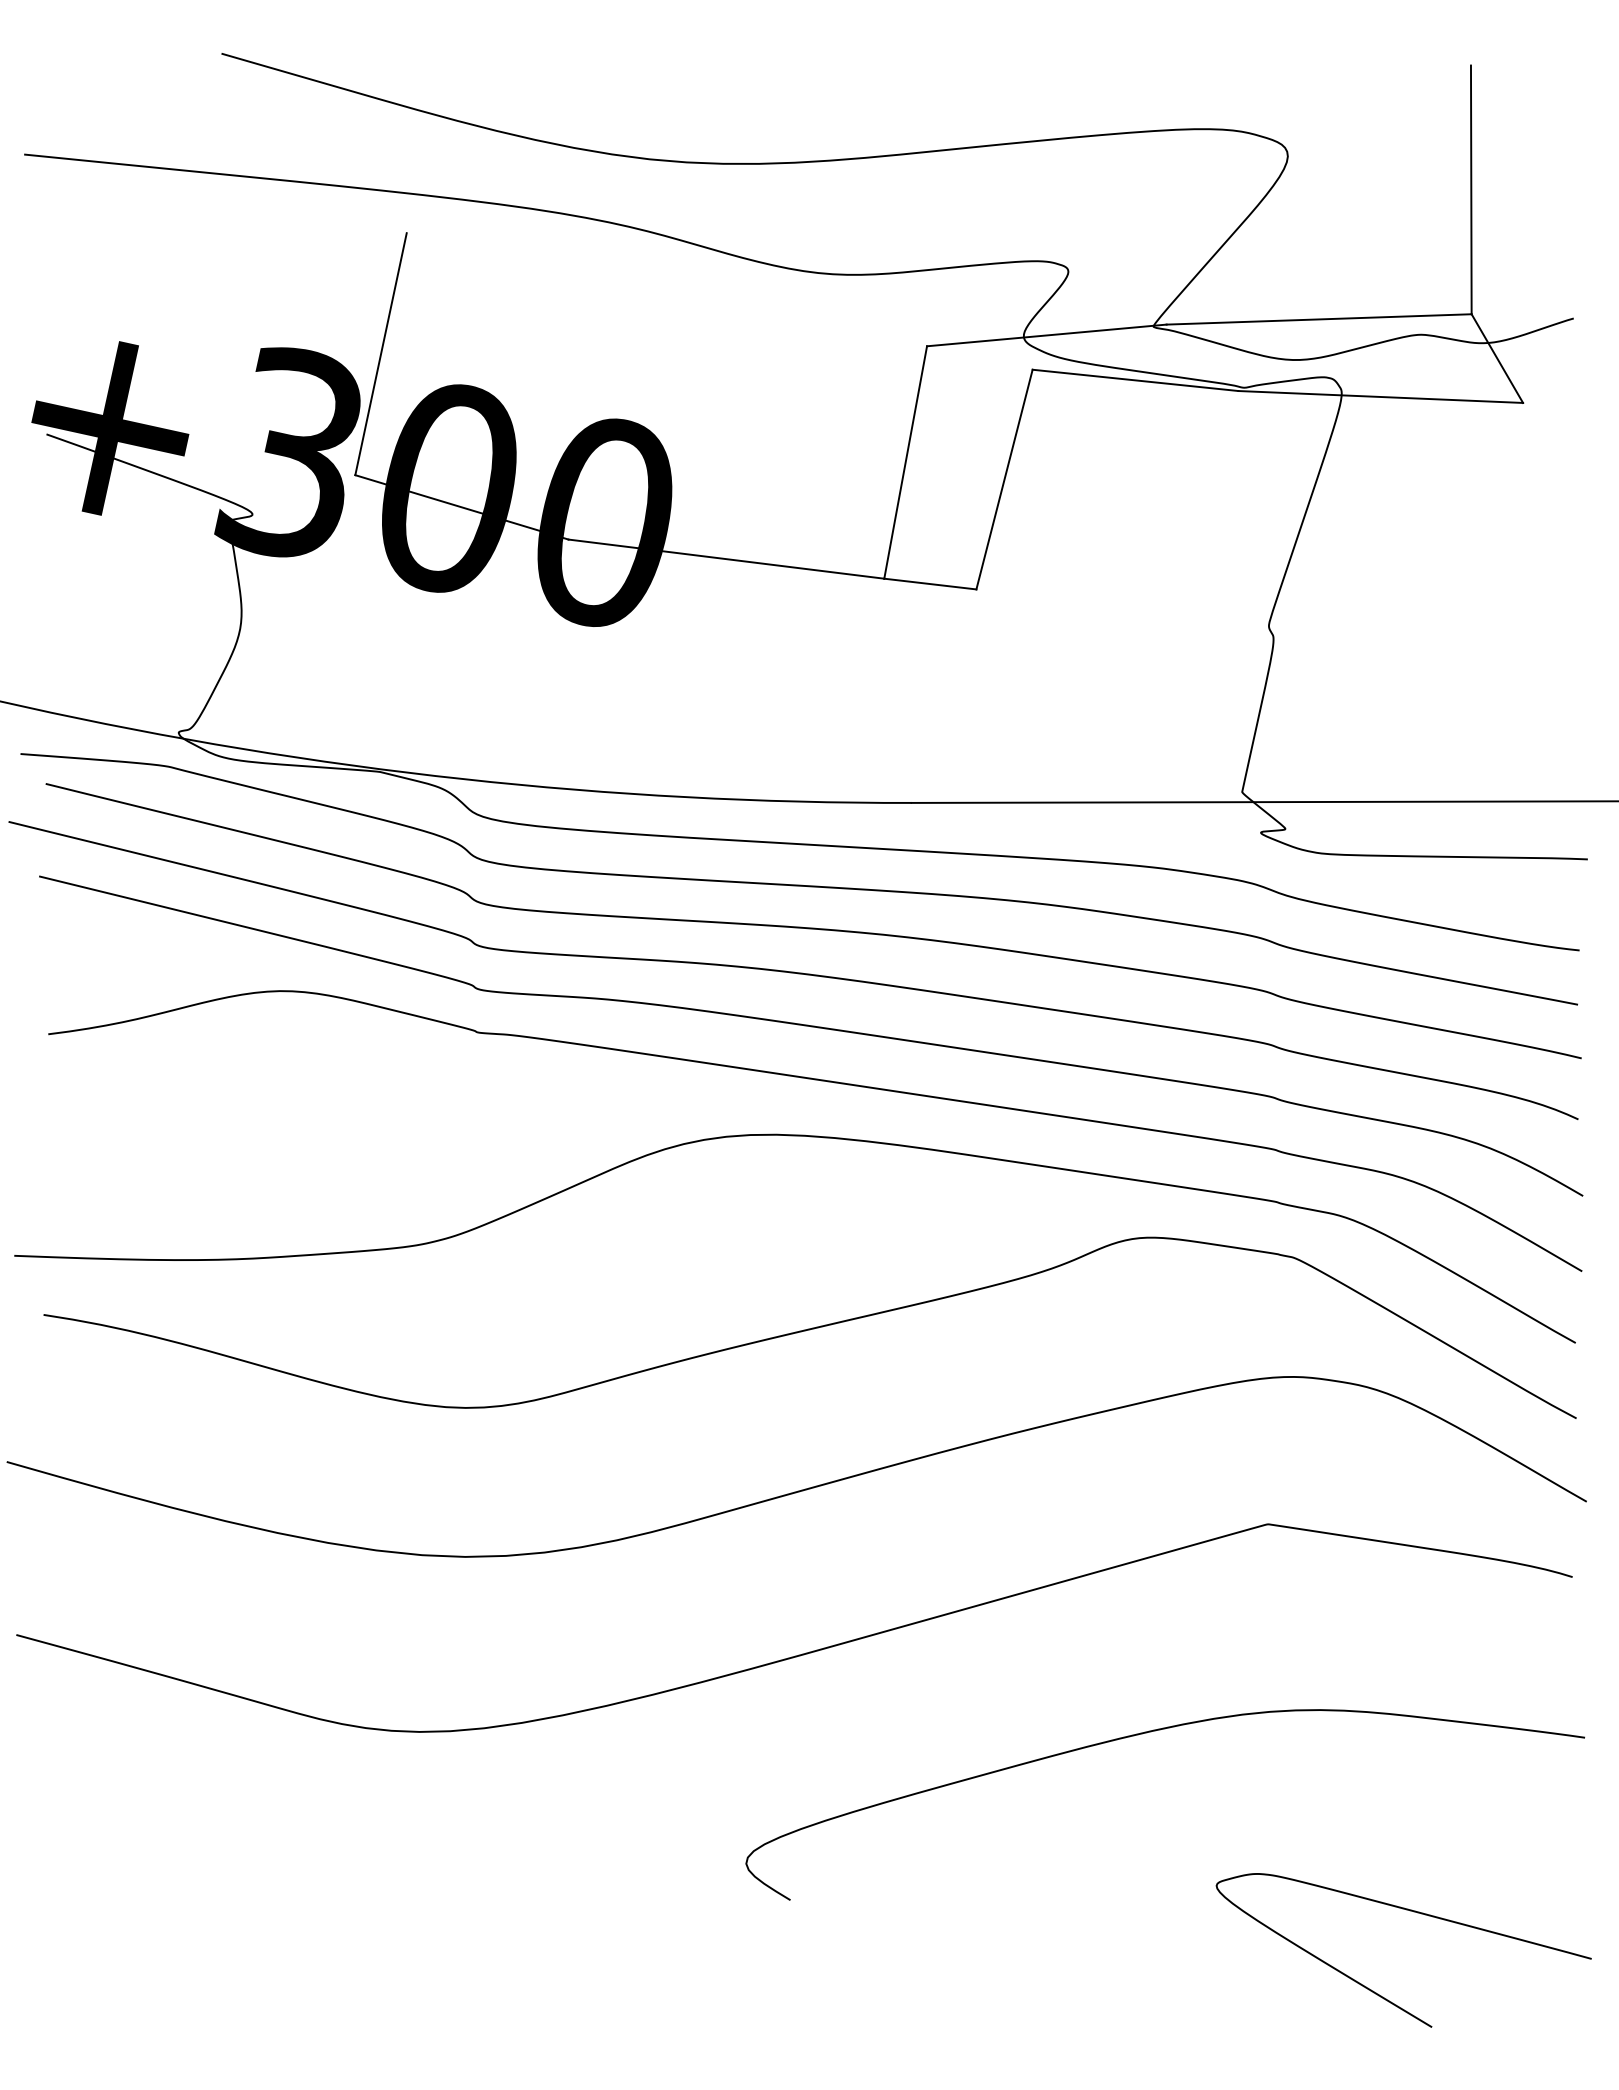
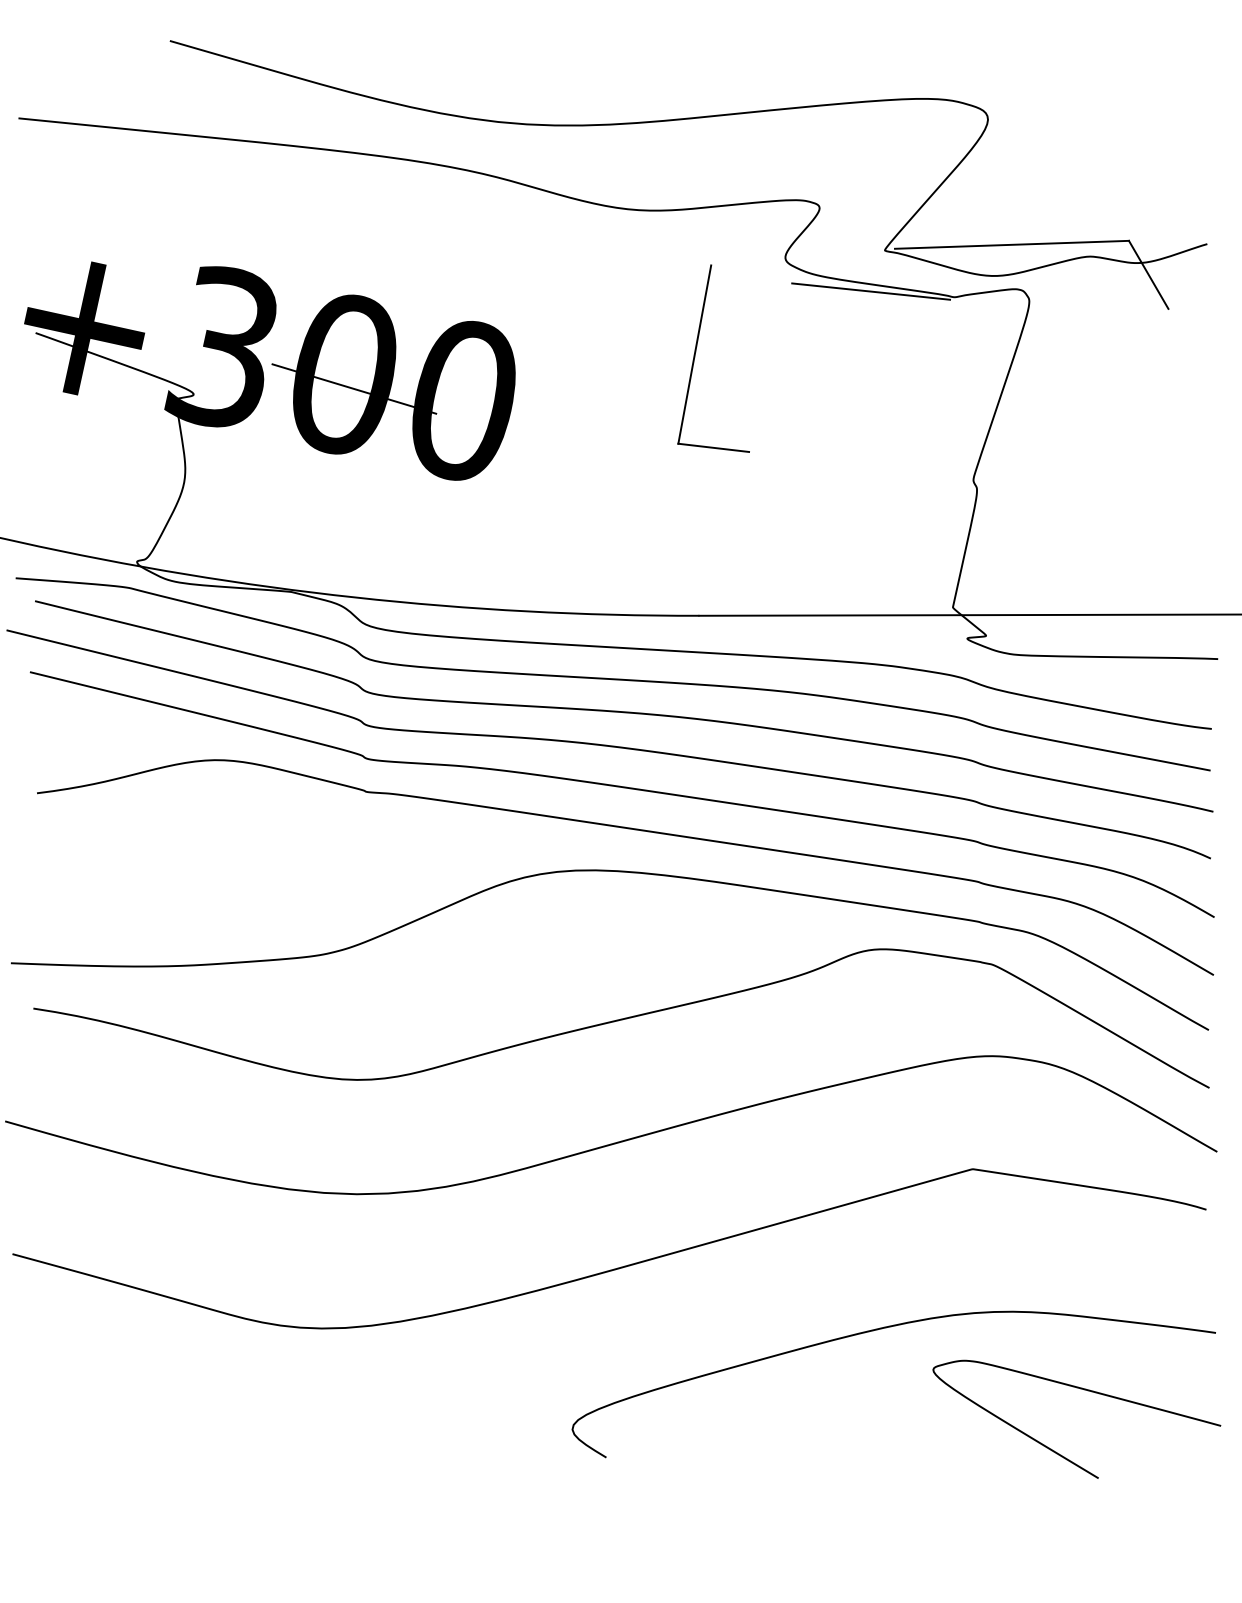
line: (1470, 189) -> (1128, 145), removed
line: (1046, 335) -> (802, 257), removed
line: (380, 354) -> (291, 271), removed
line: (1380, 396) -> (1059, 303), removed
line: (1004, 479) -> (770, 367), removed
line: (726, 558) -> (557, 428), removed
curve: (1413, 1912) -> (1084, 1390), moved

